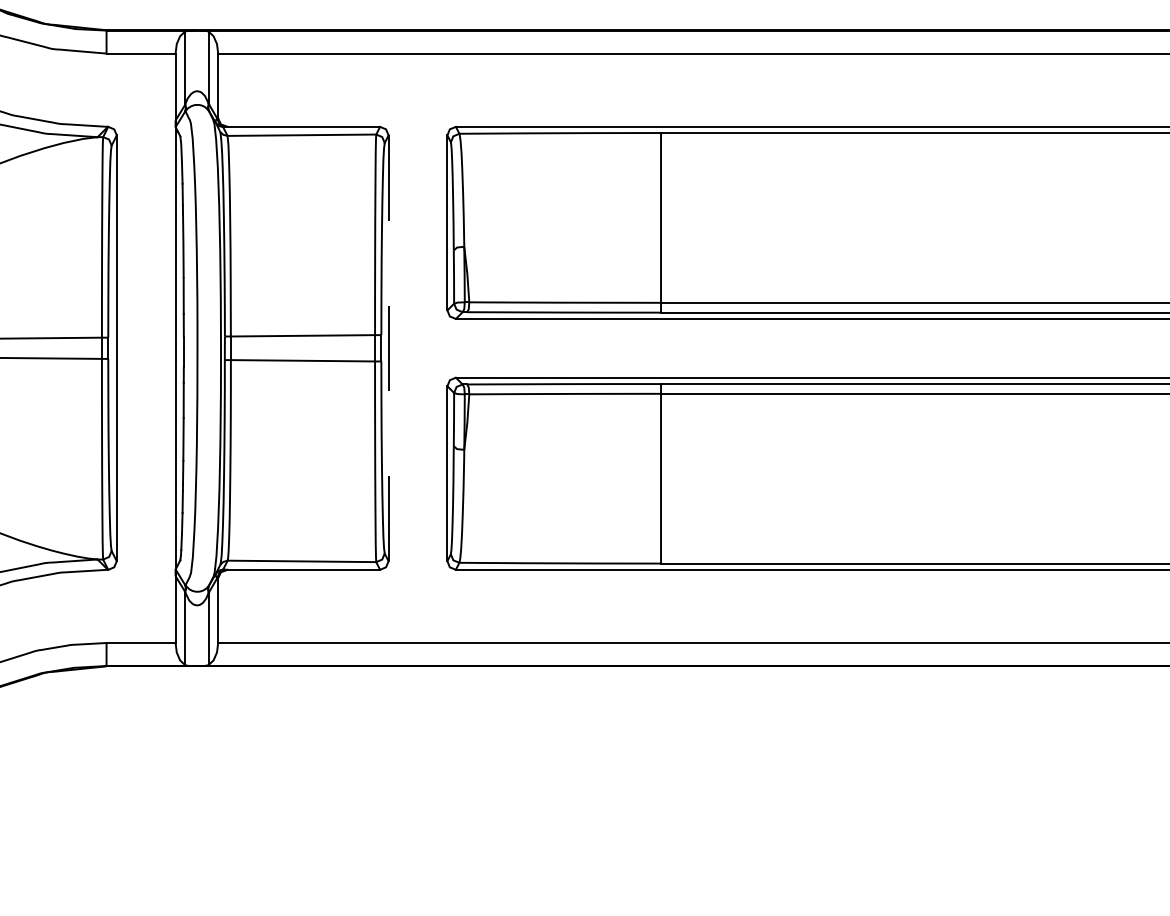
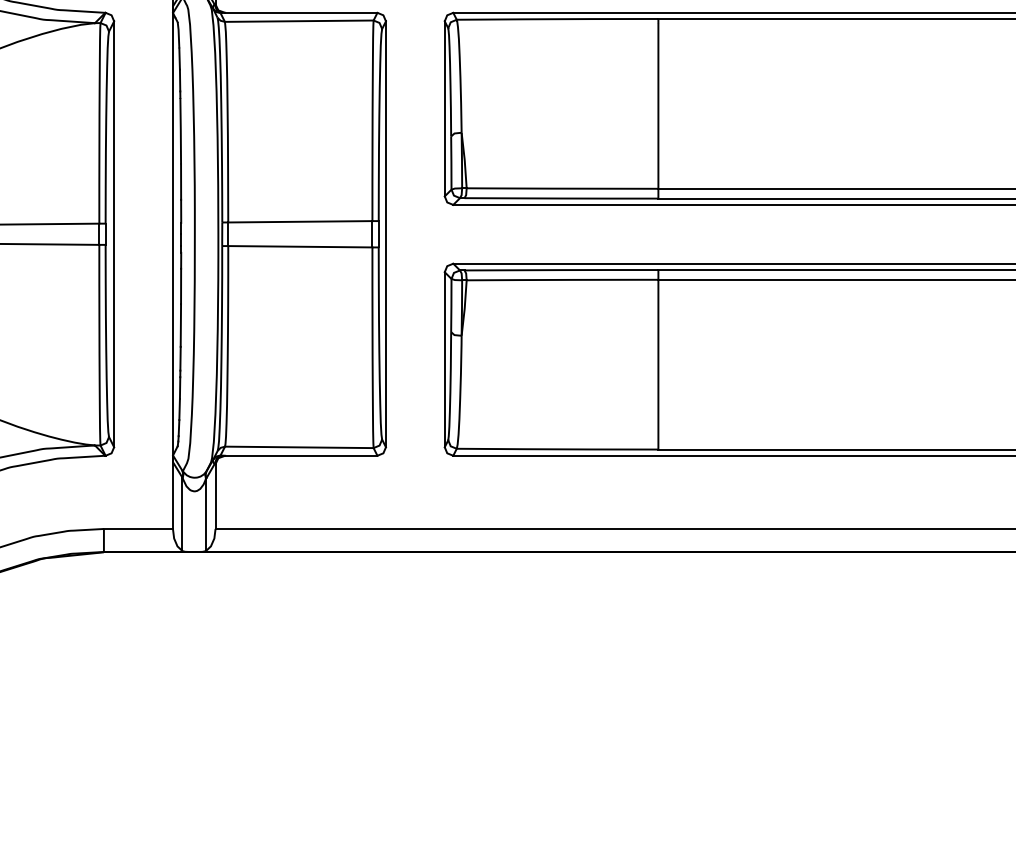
line: (388, 348) -> (385, 234), dashed -> solid

